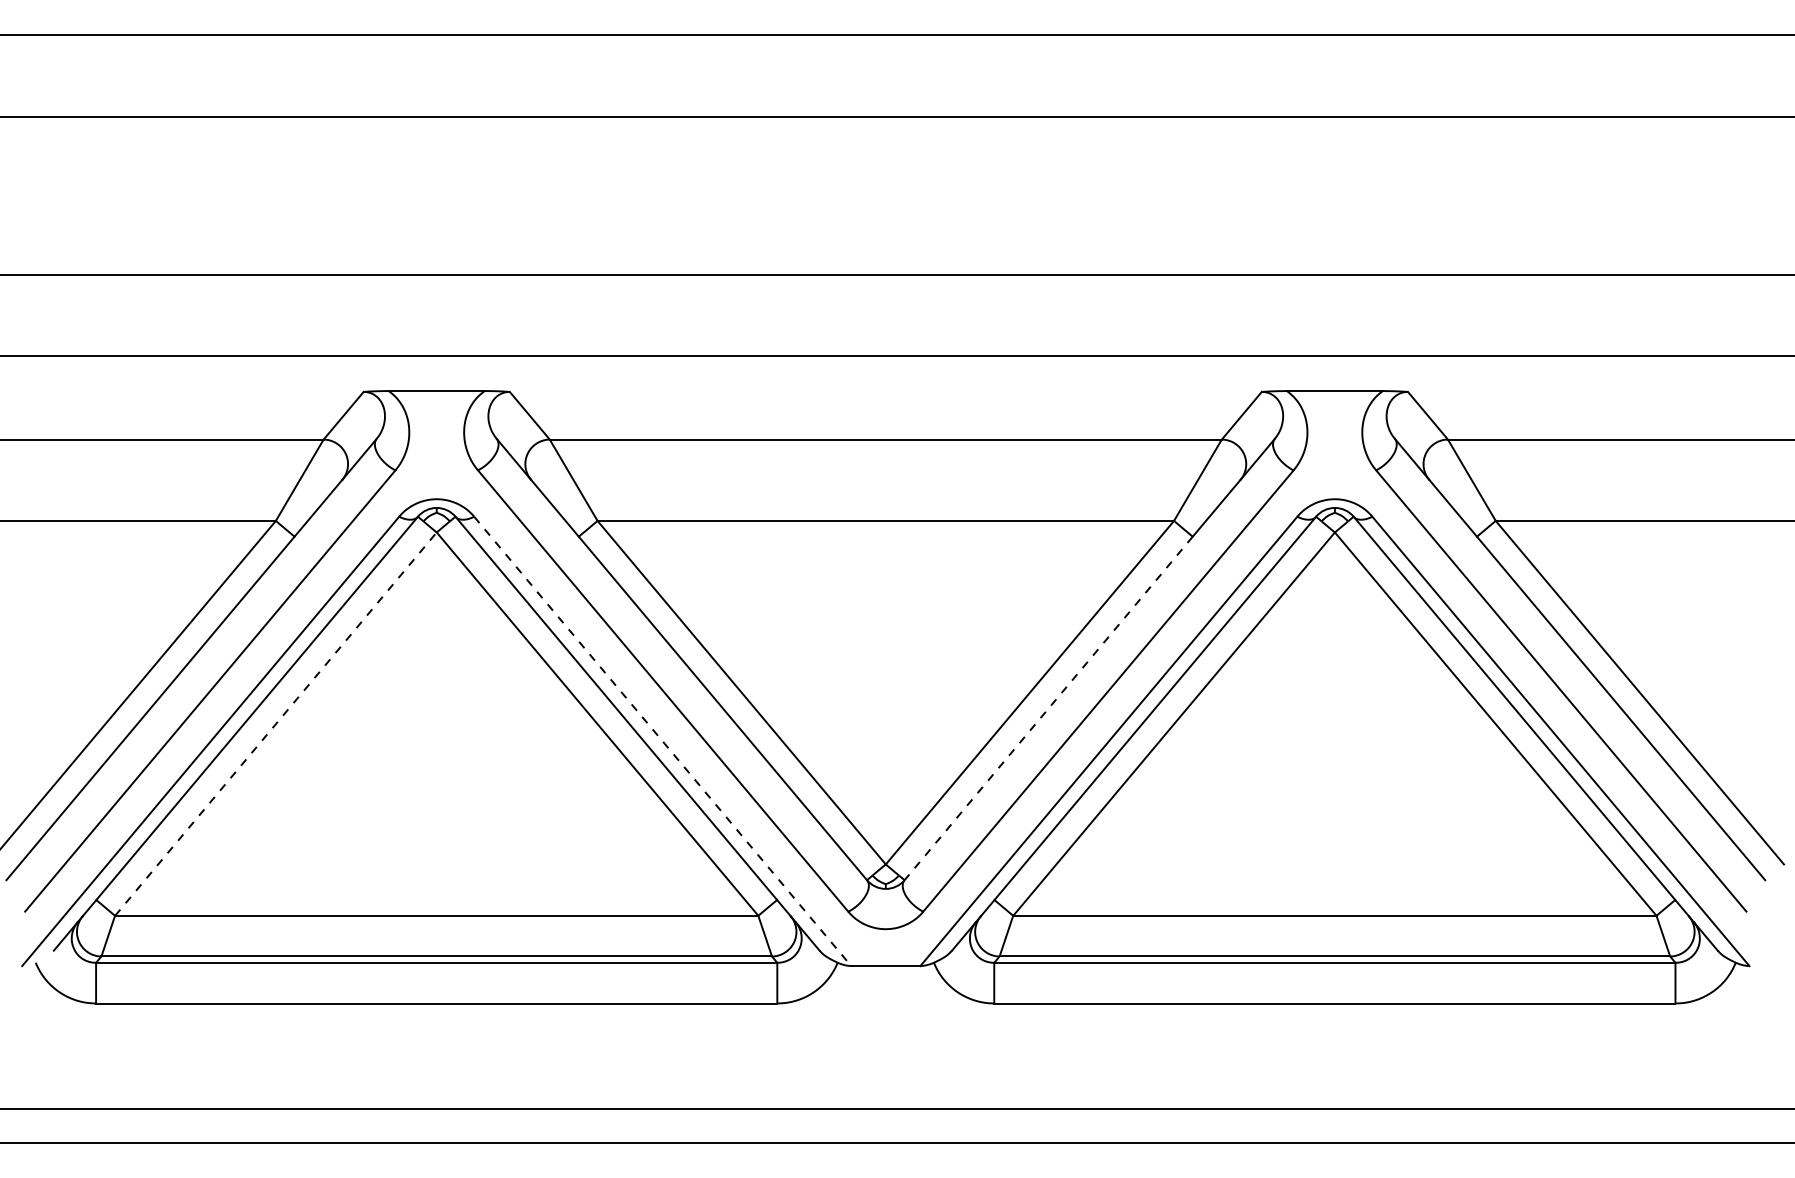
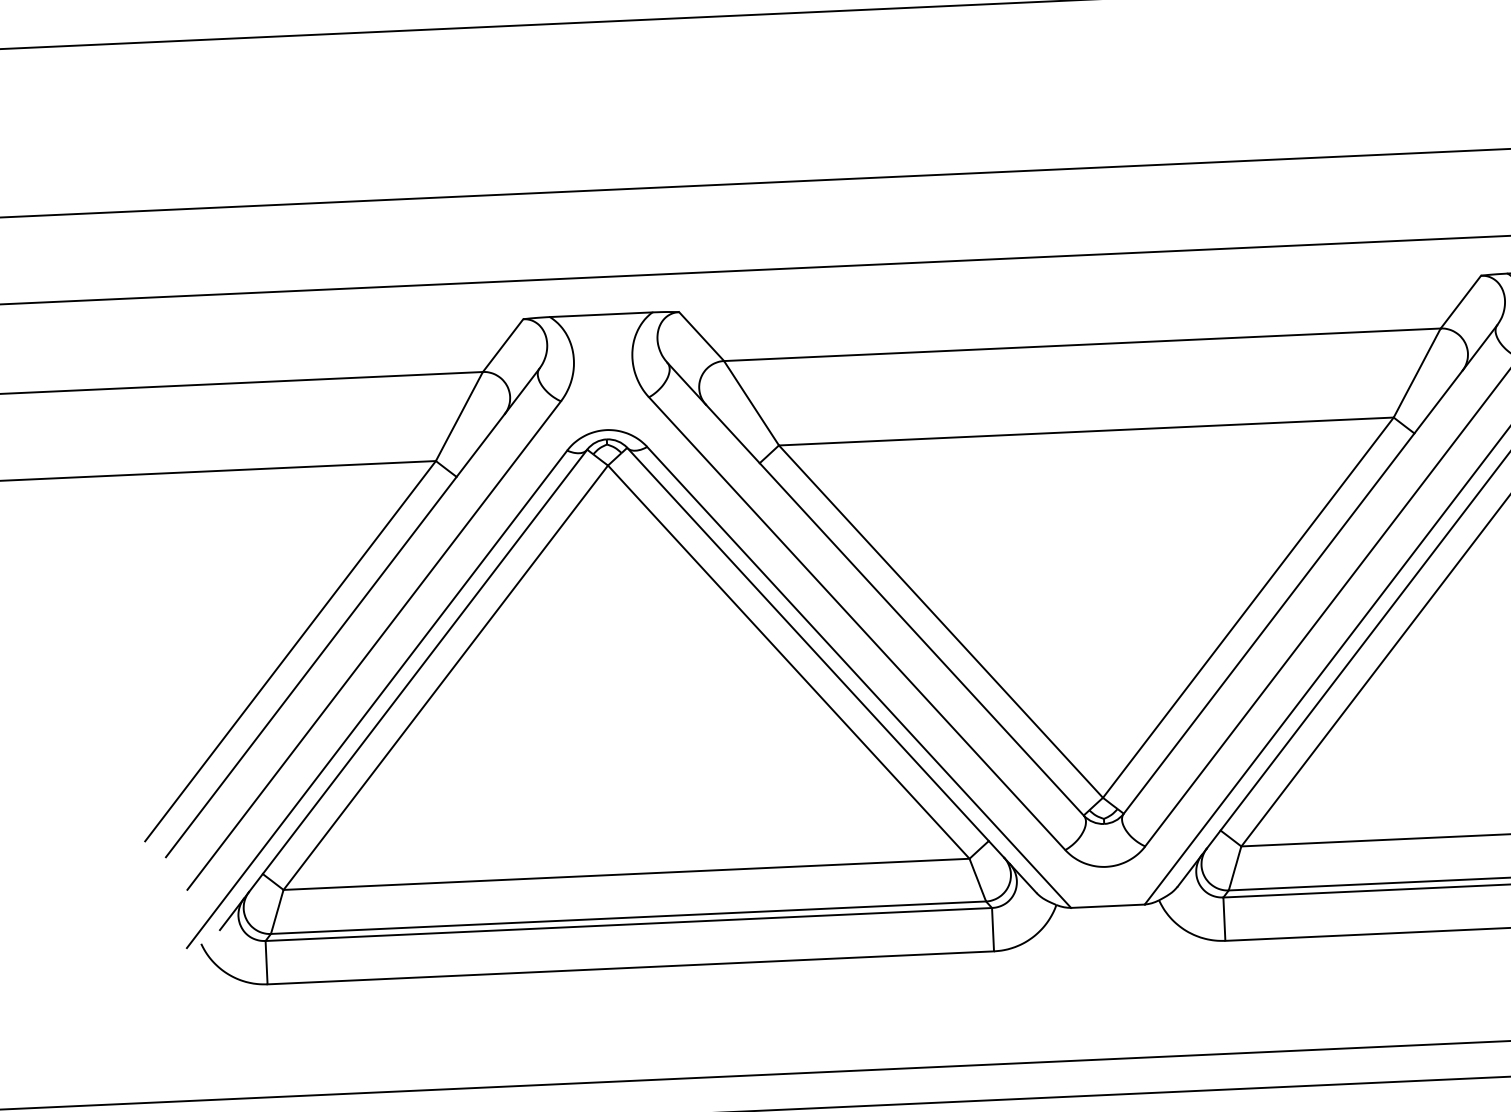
line: (1048, 708) -> (1268, 623), dashed -> solid
line: (276, 723) -> (446, 677), dashed -> solid
line: (663, 741) -> (859, 677), dashed -> solid

